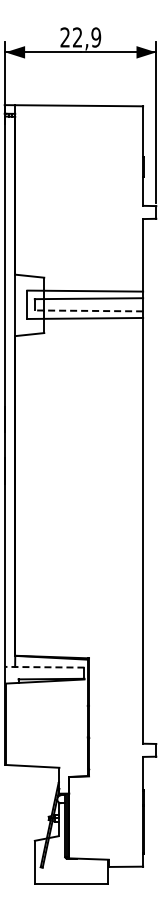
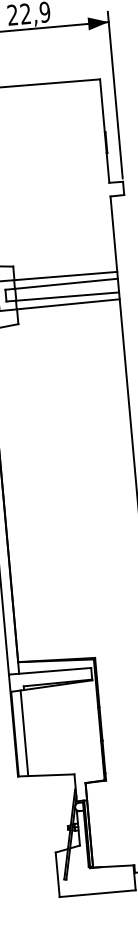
line: (88, 310) -> (62, 296), dashed -> solid
line: (44, 667) -> (49, 671), dashed -> solid
line: (15, 724) -> (24, 733), added

